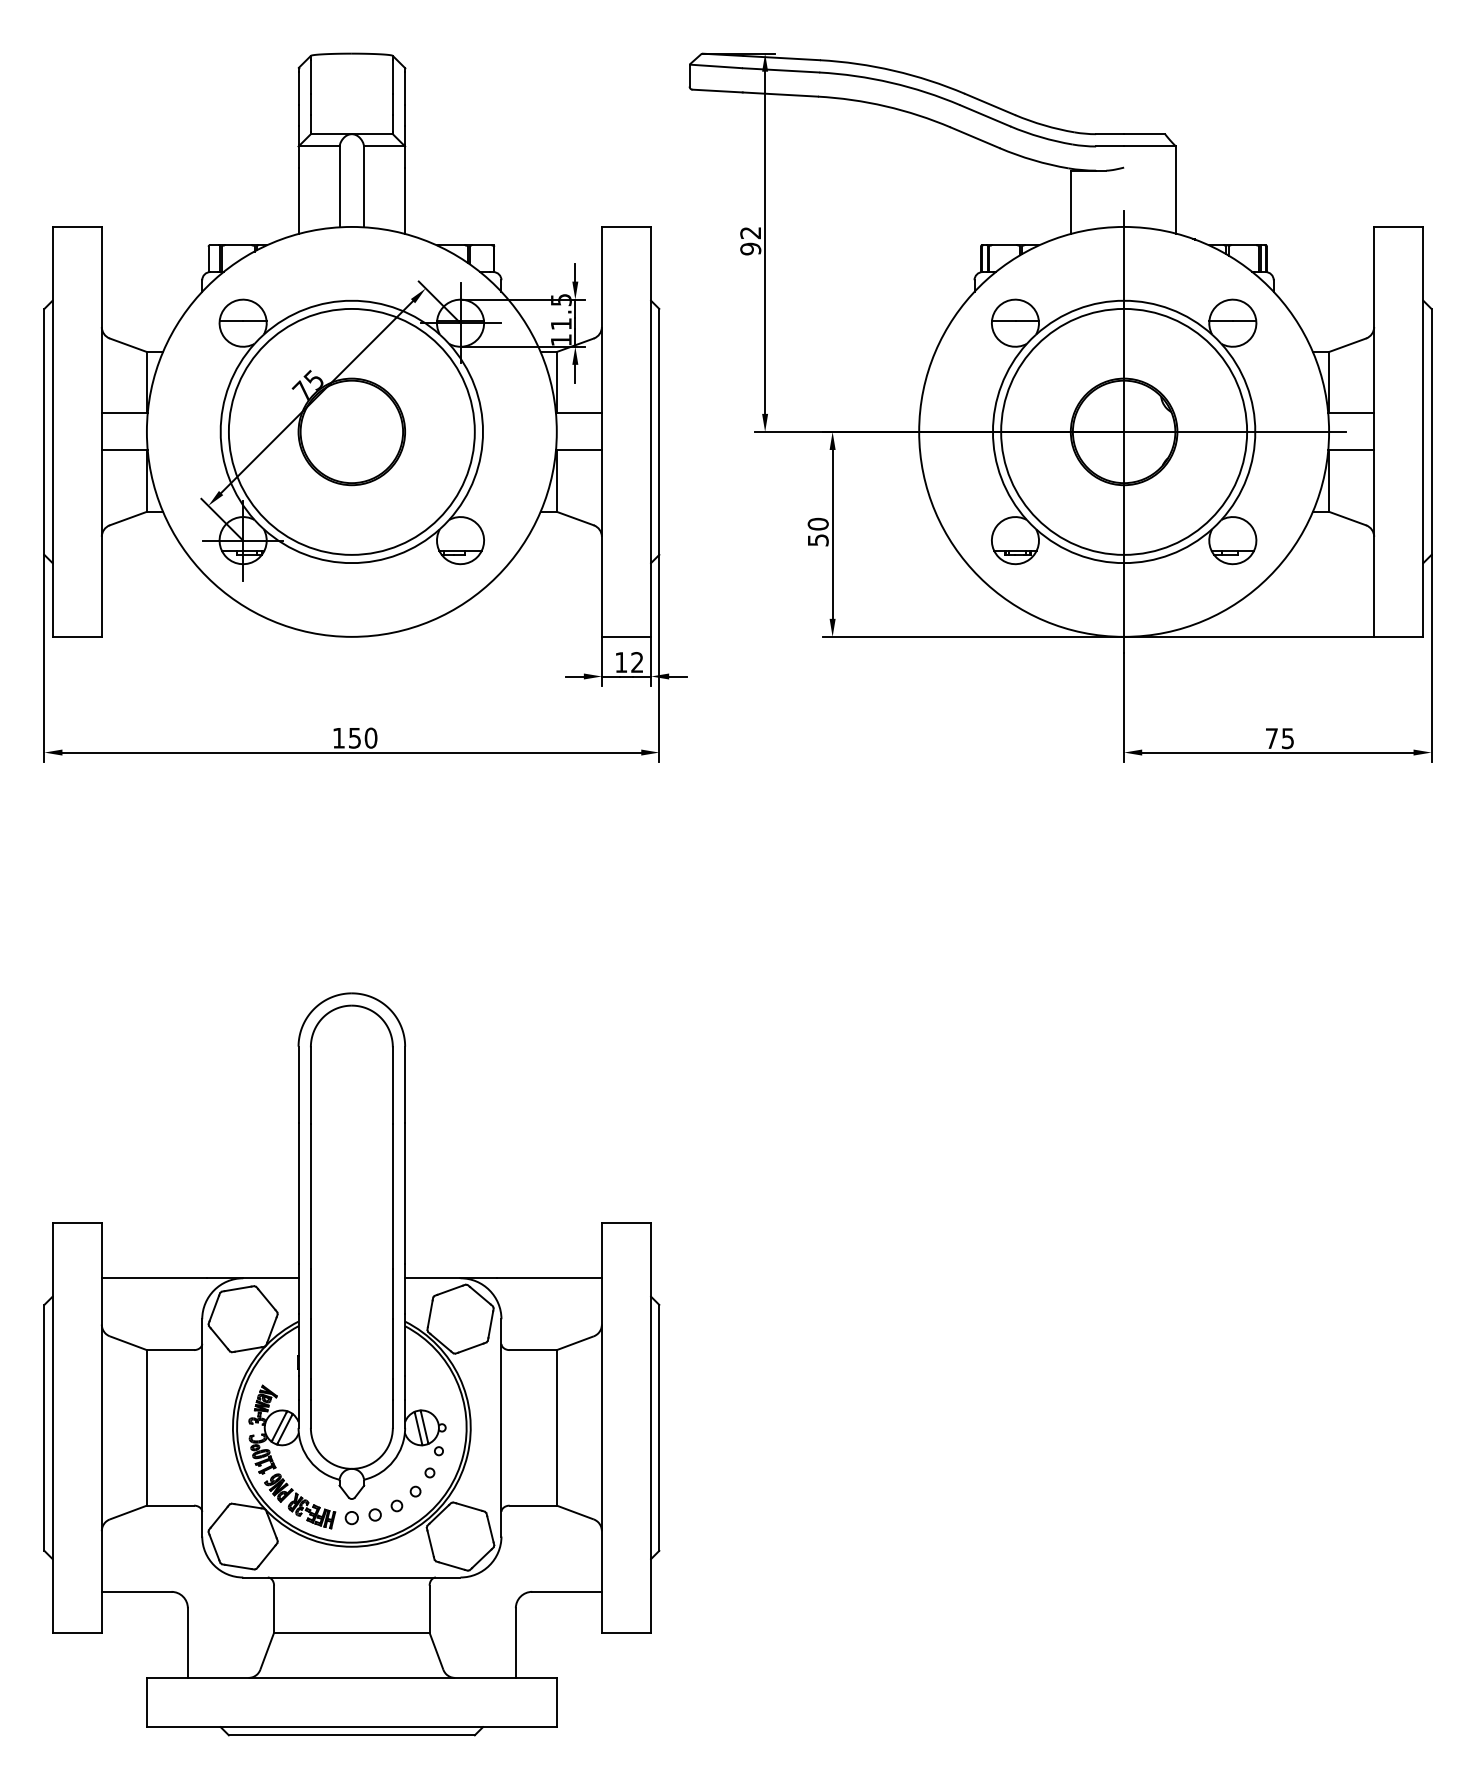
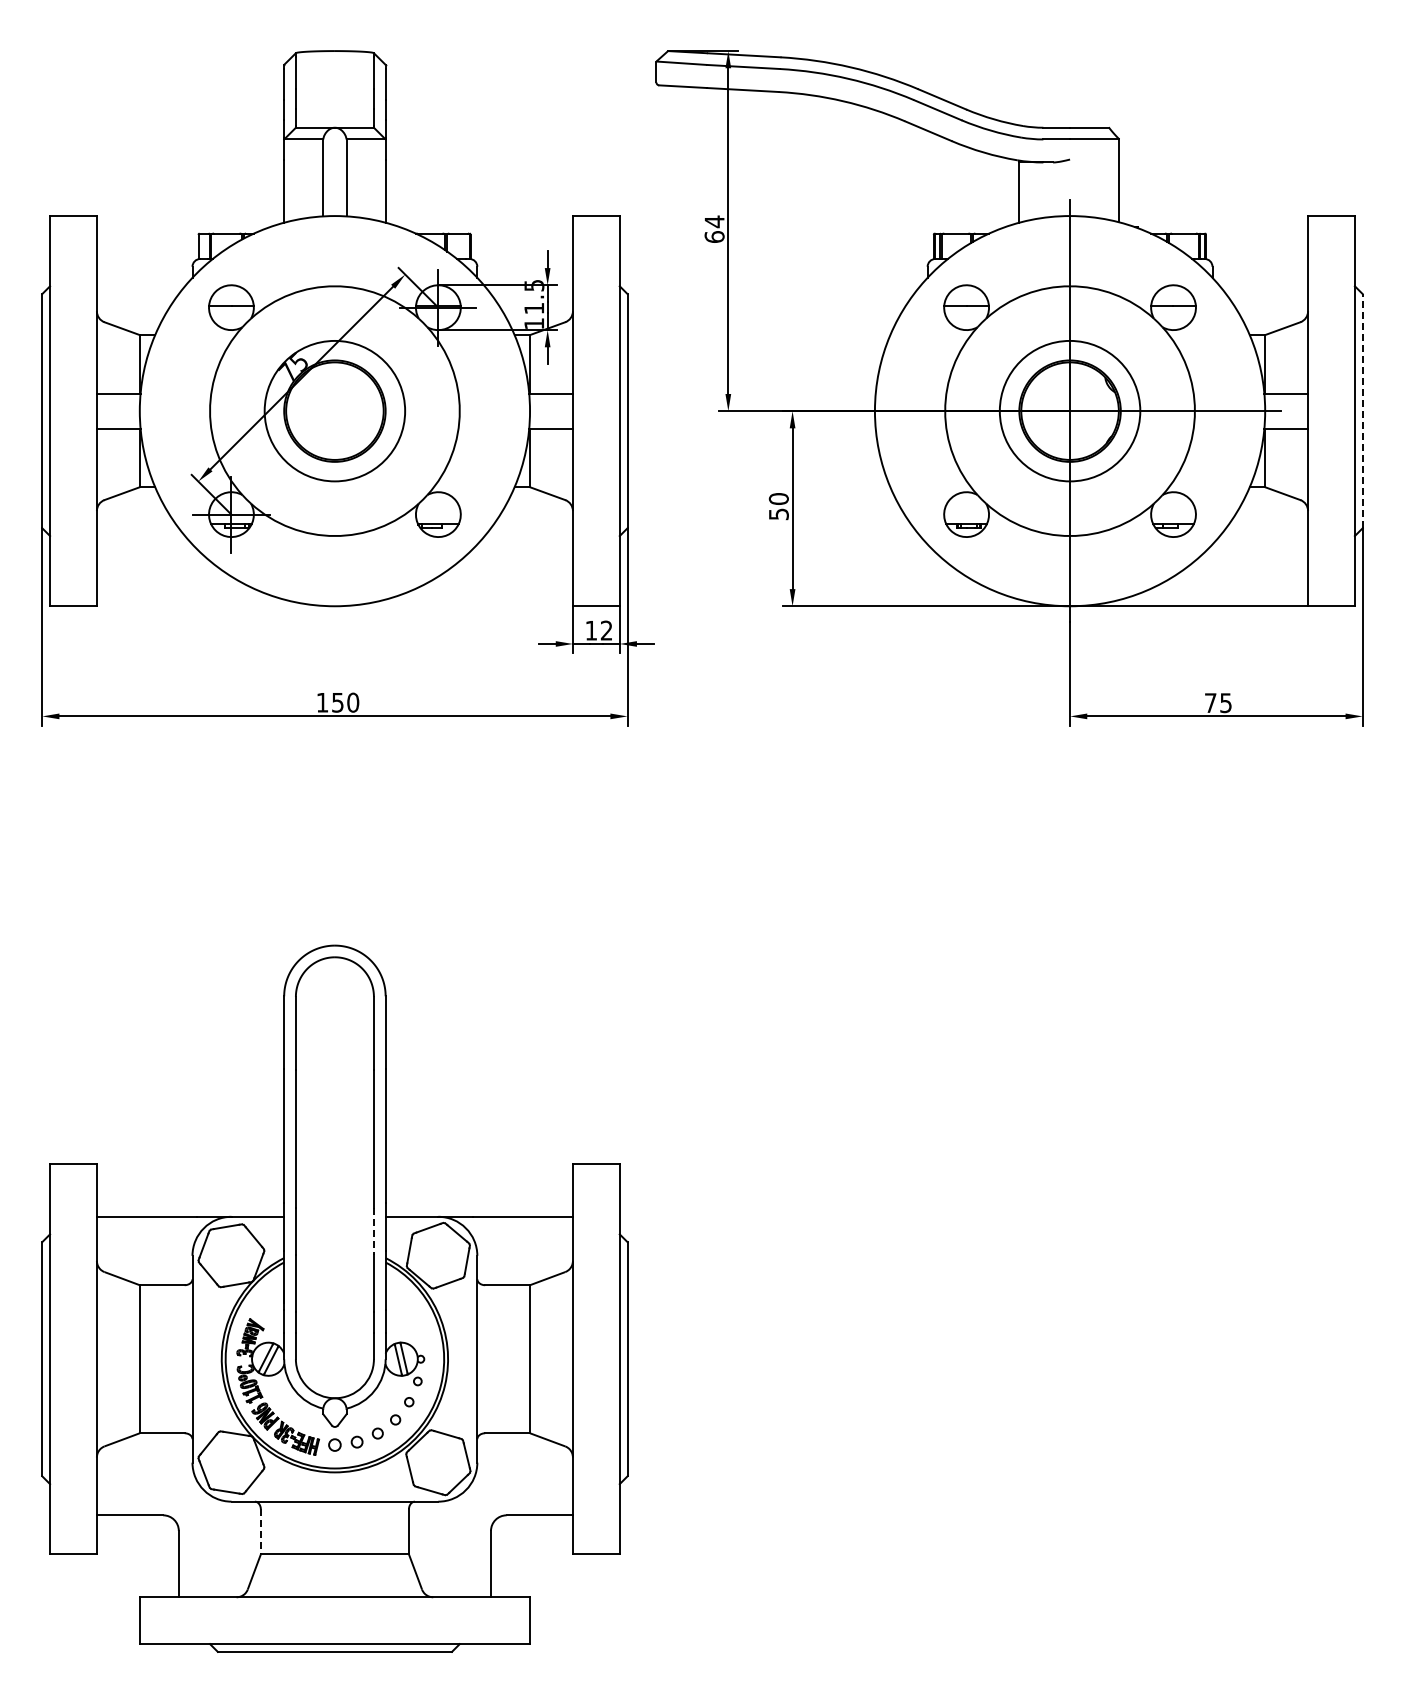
text: (750, 241) -> (714, 229), 92 -> 64
line: (1431, 431) -> (1362, 410), solid -> dashed
circle: (351, 432) -> (334, 411), size x0.6
circle: (1124, 432) -> (1070, 411), size x0.6
line: (392, 1293) -> (373, 1231), solid -> dashed
line: (273, 1609) -> (260, 1532), solid -> dashed

